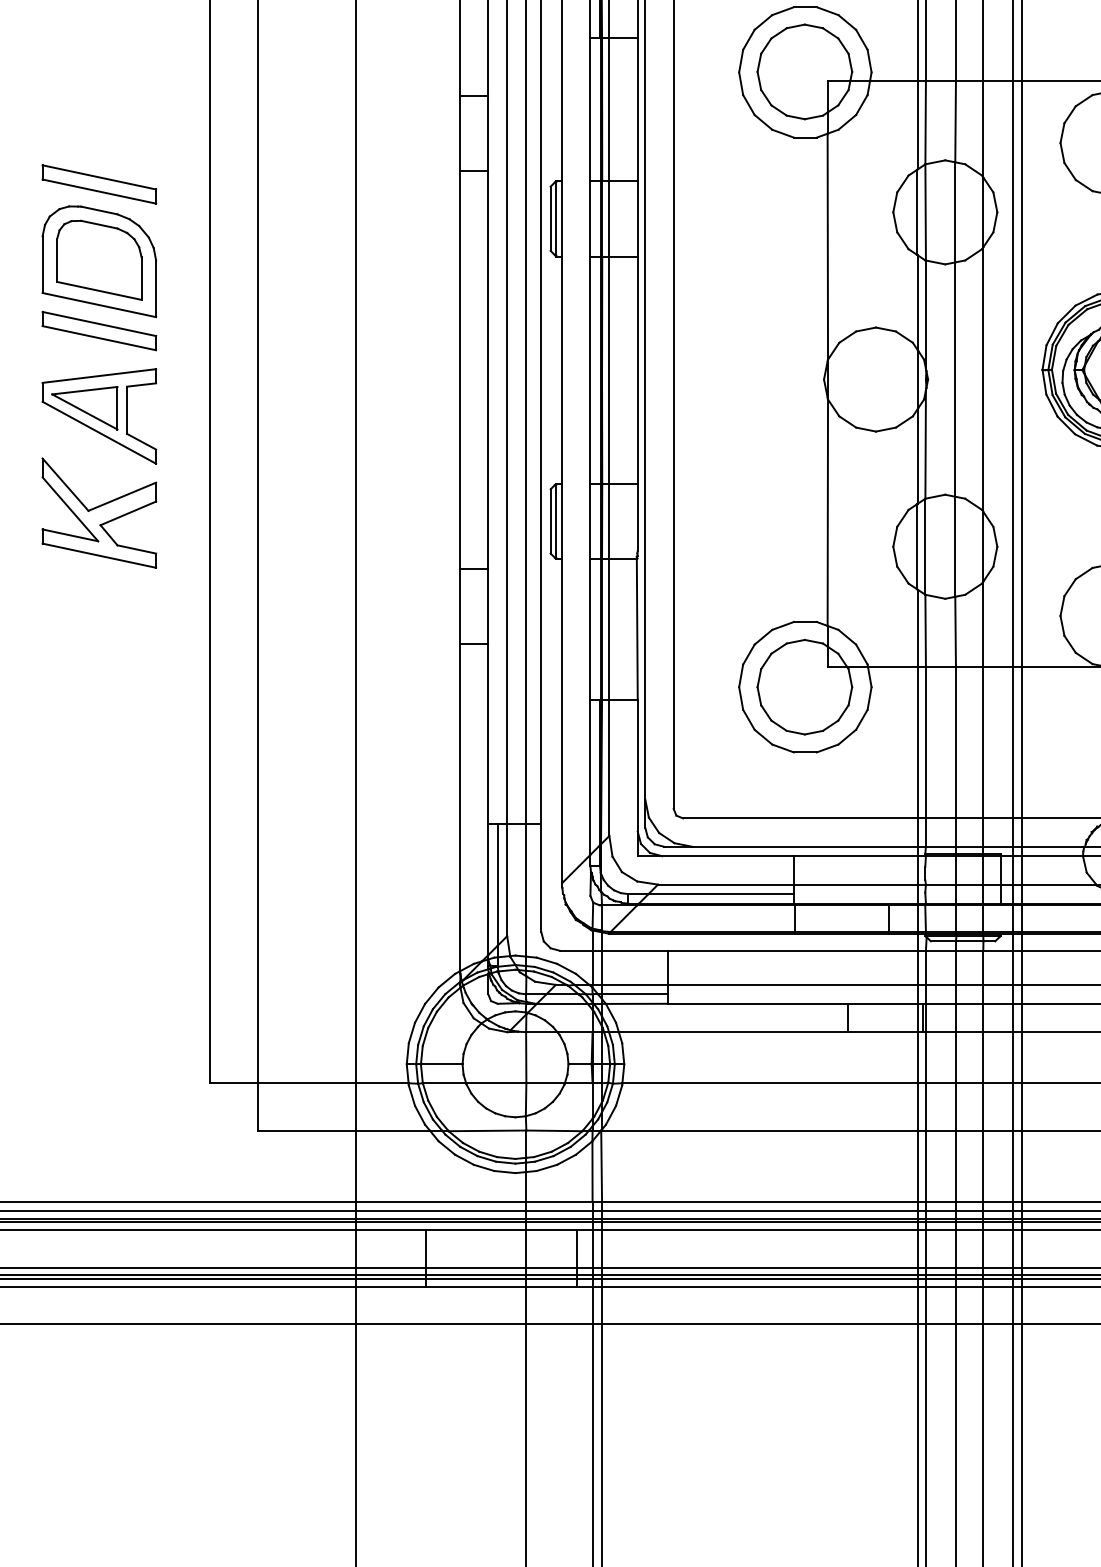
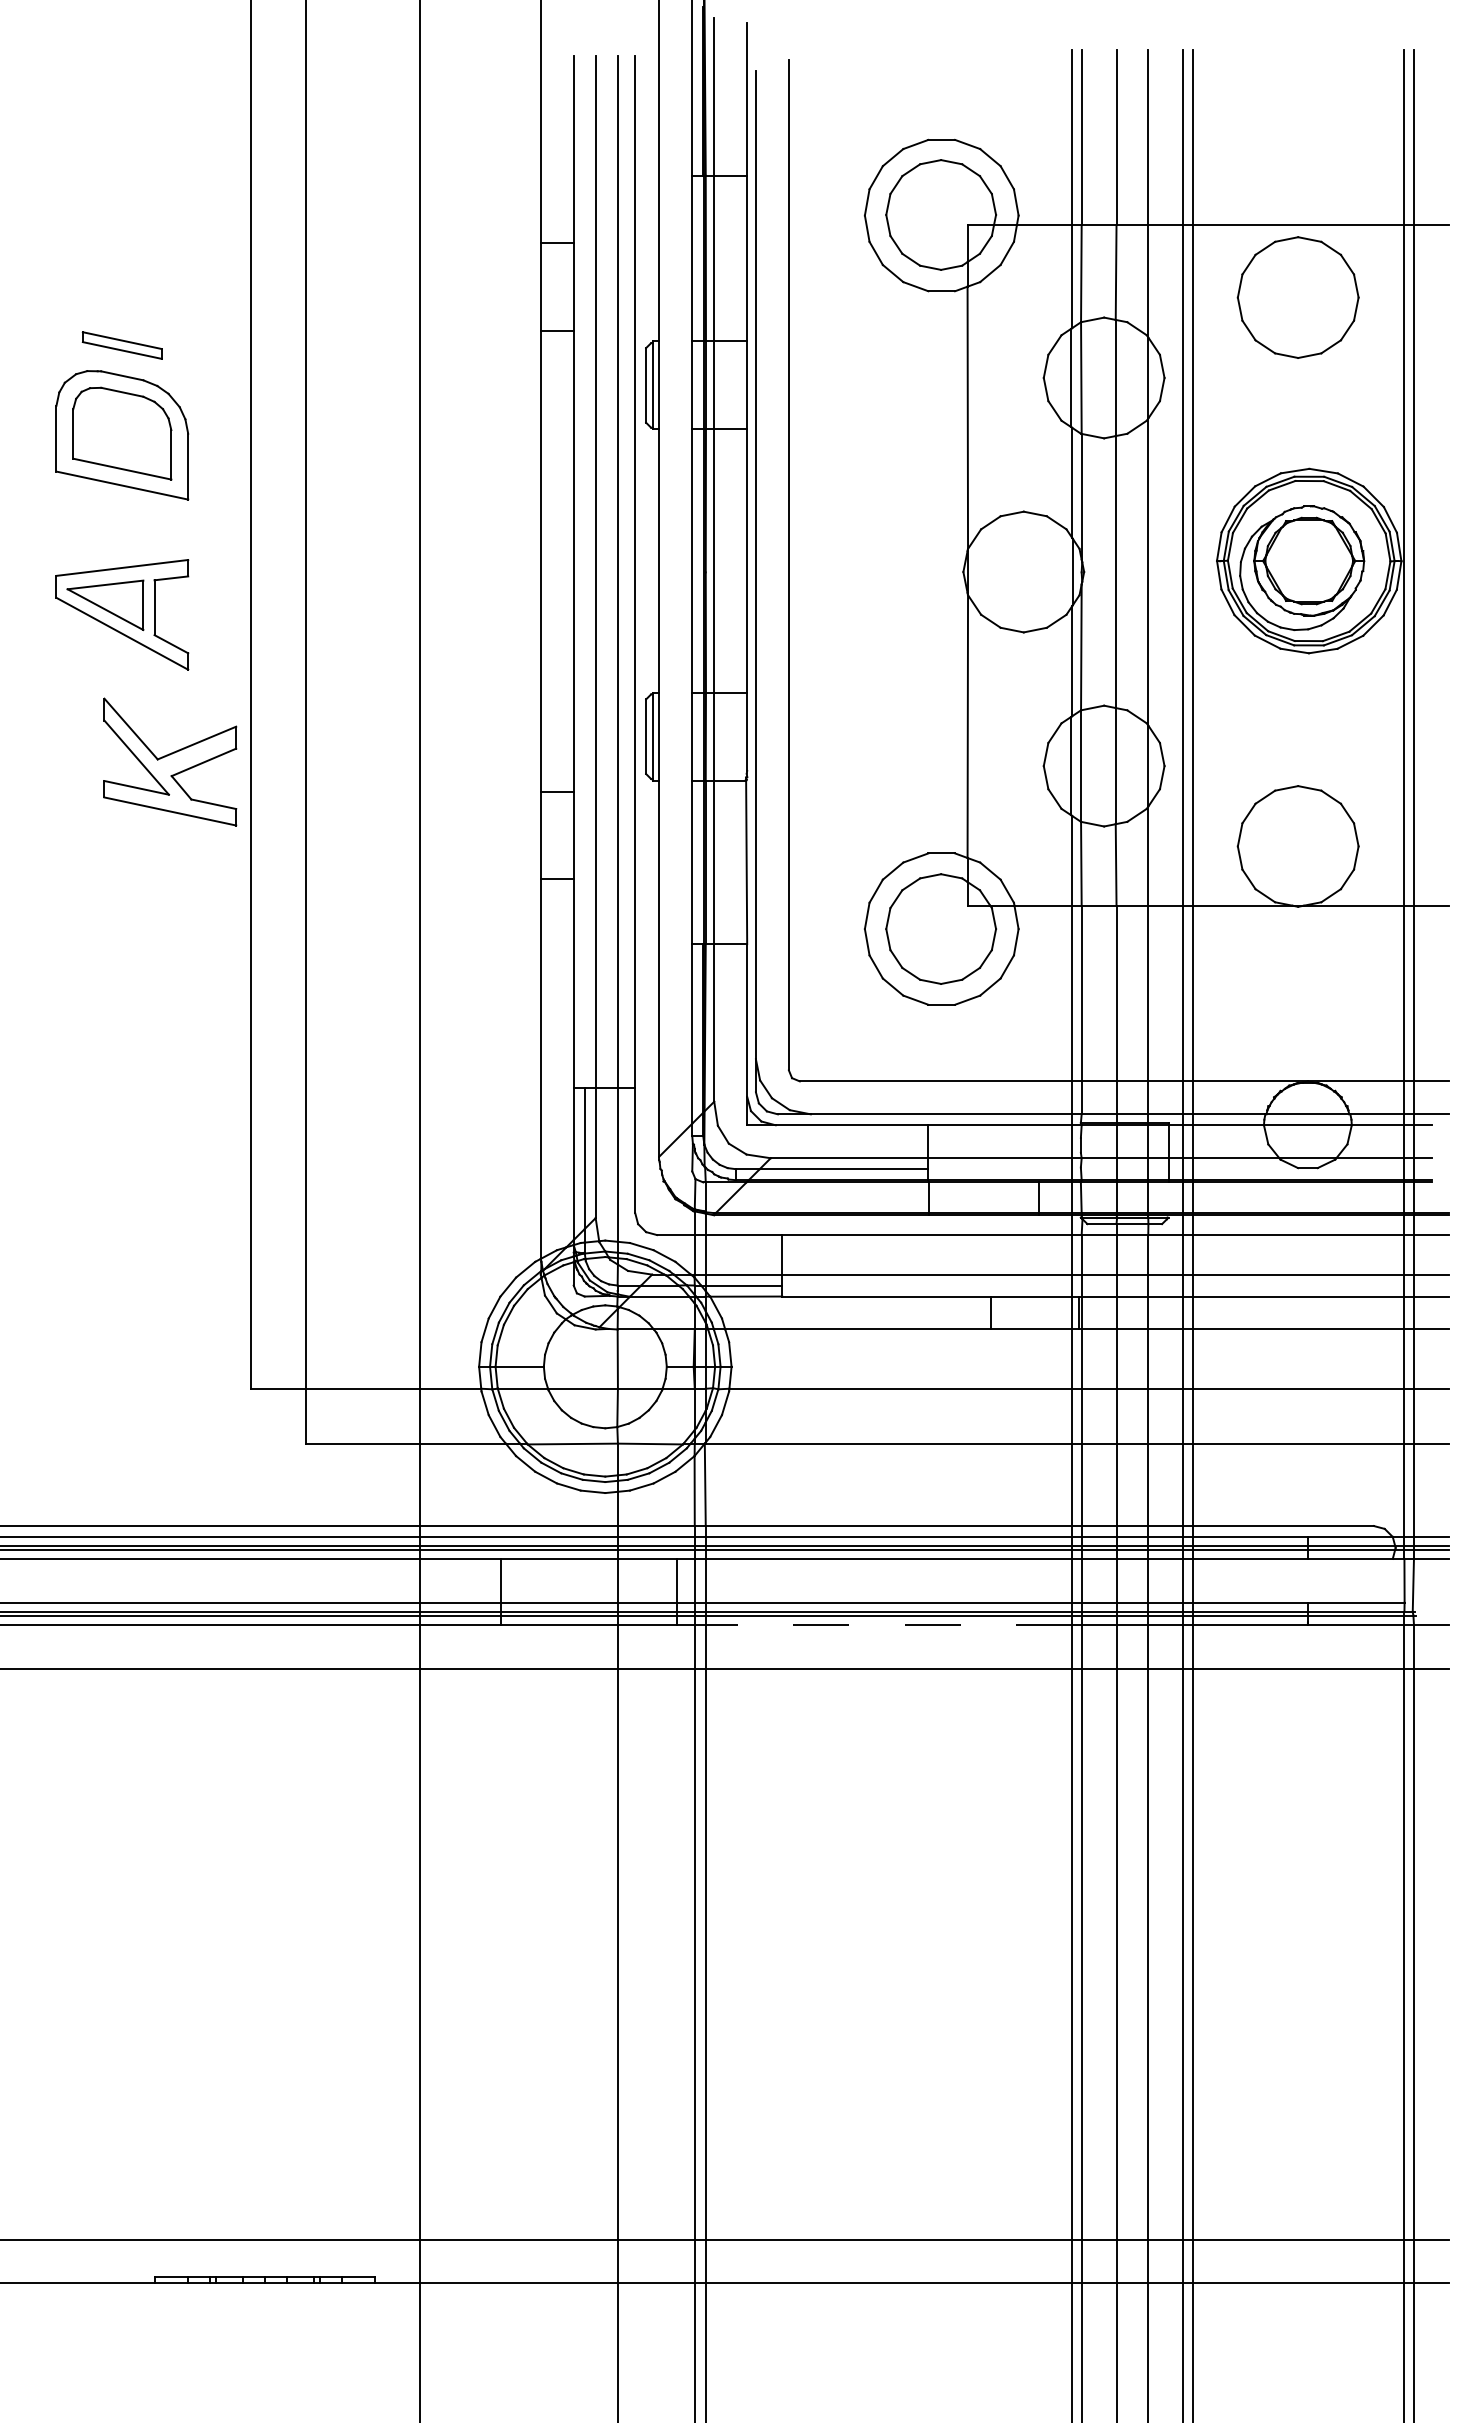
part: (99, 184) -> (122, 345), size x0.6
part: (99, 330) -> (122, 515), removed
part: (99, 512) -> (170, 761), moved
line: (759, 1286) -> (888, 1624), solid -> dashed

